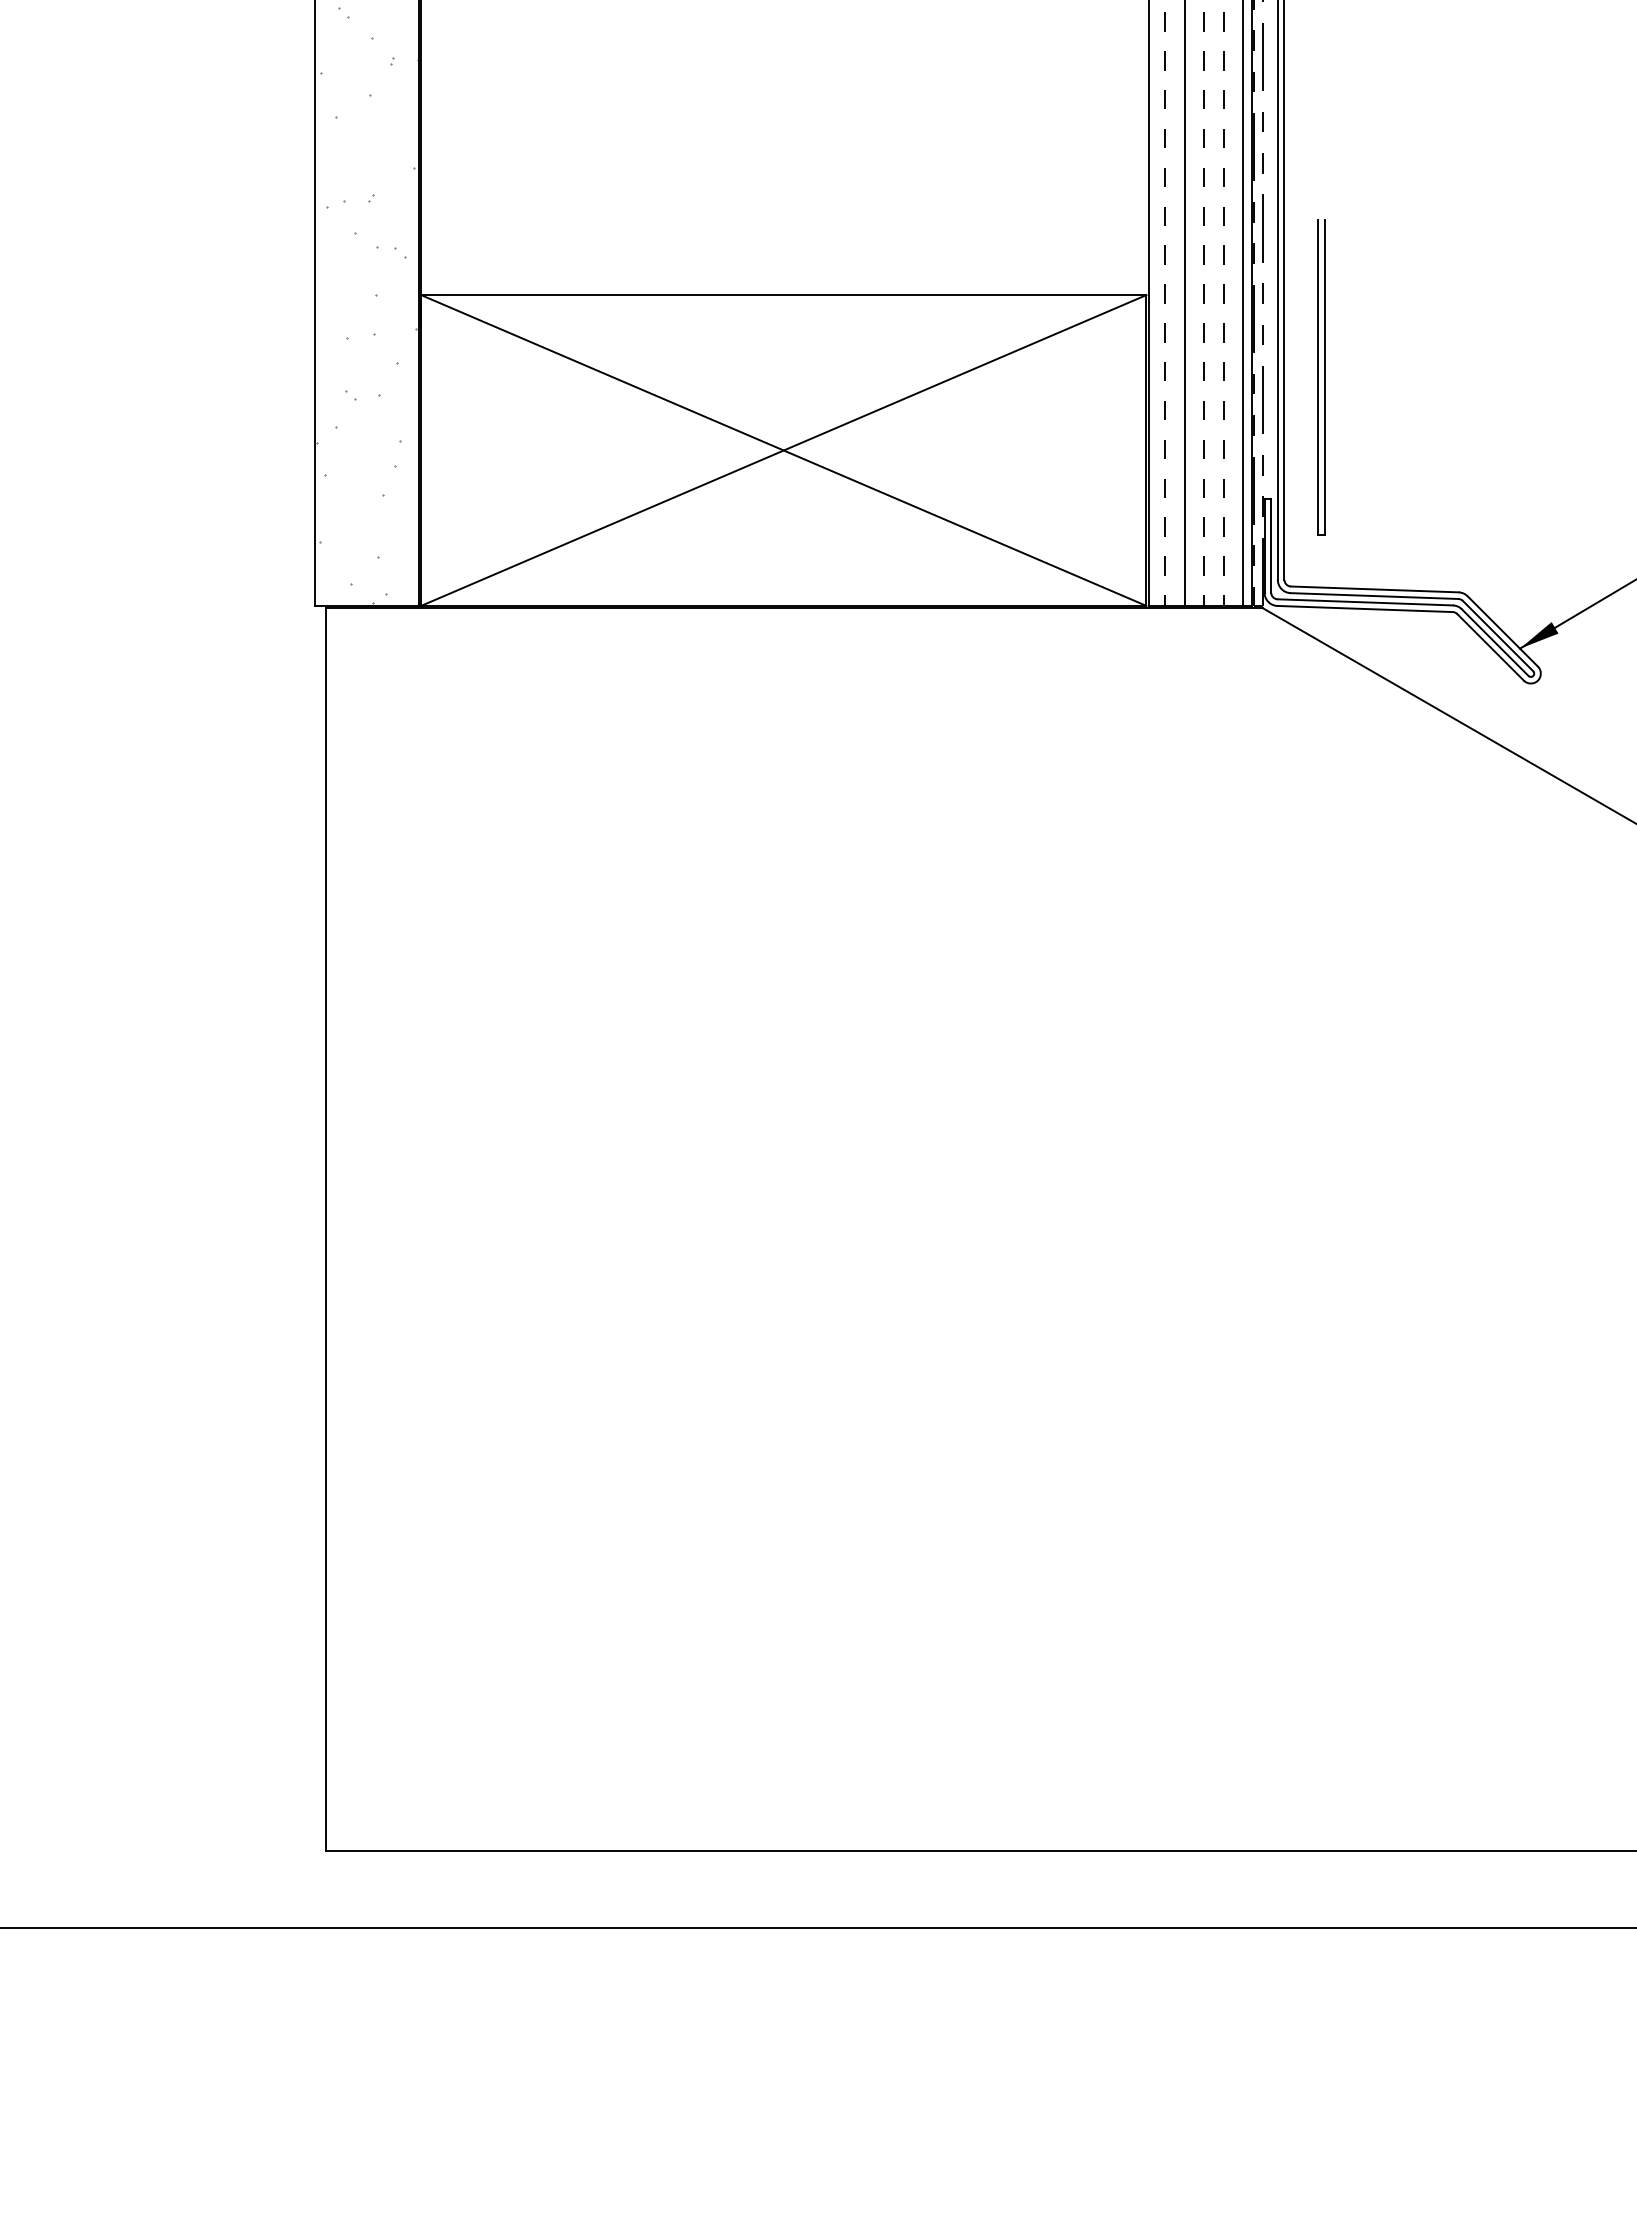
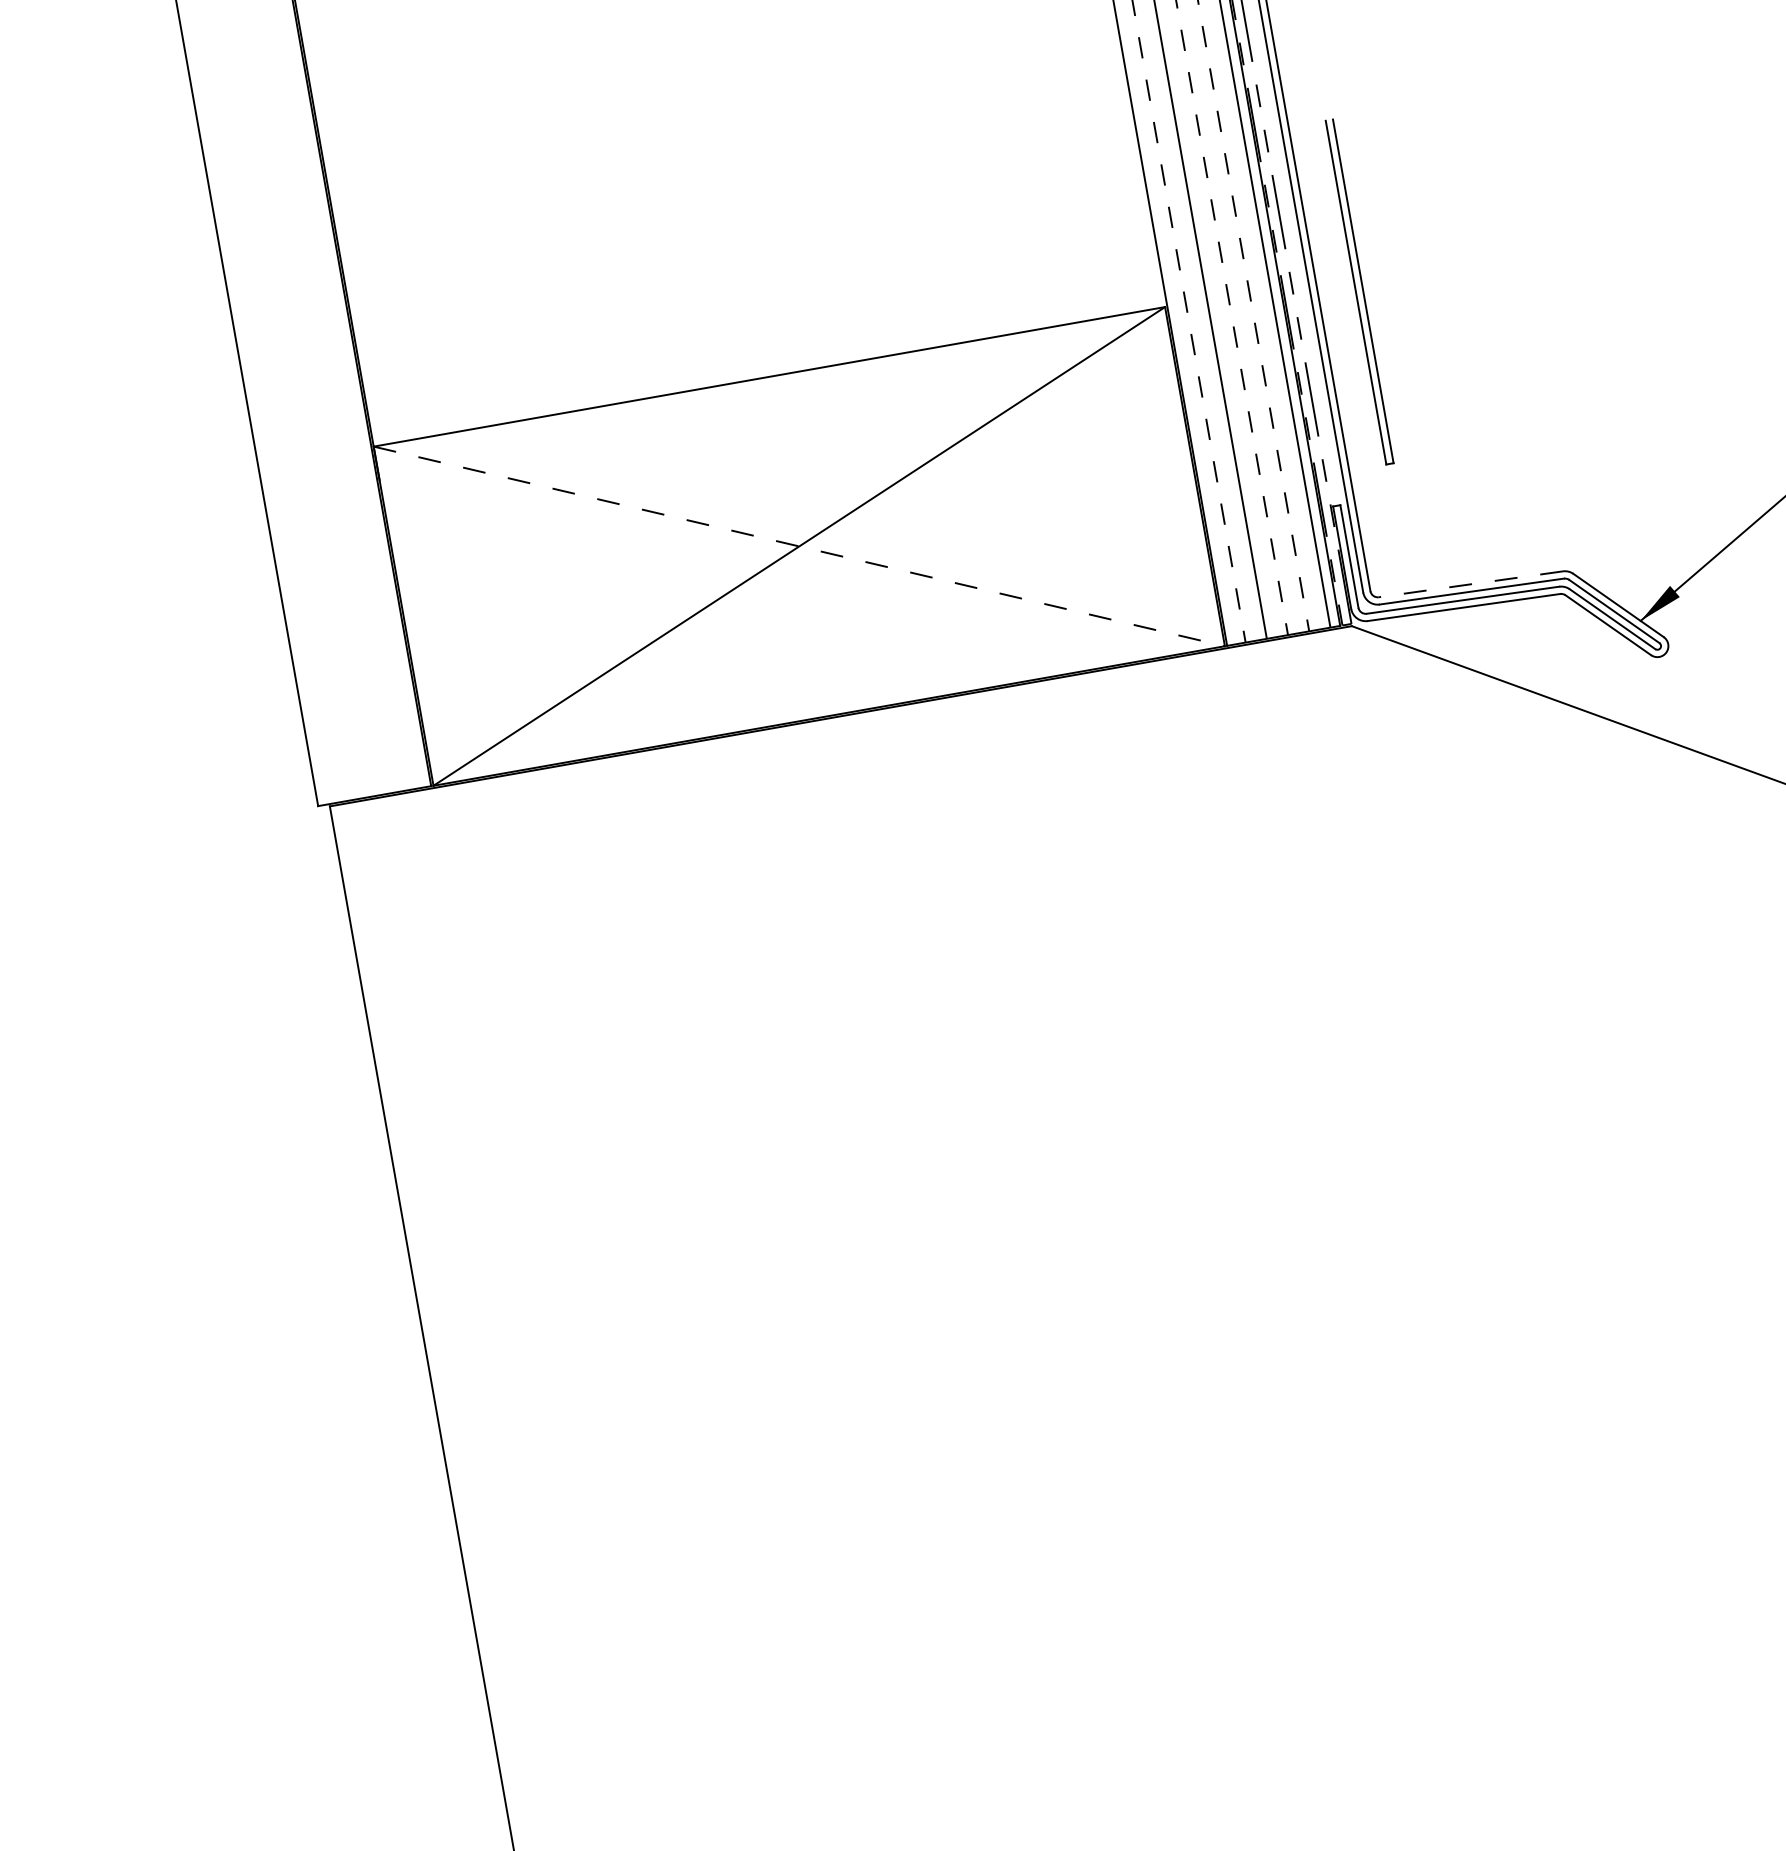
hatch: (367, 304) -> (317, 467), removed
part: (1321, 377) -> (1359, 292), moved
line: (783, 450) -> (798, 546), solid -> dashed
line: (1374, 589) -> (1470, 584), solid -> dashed

